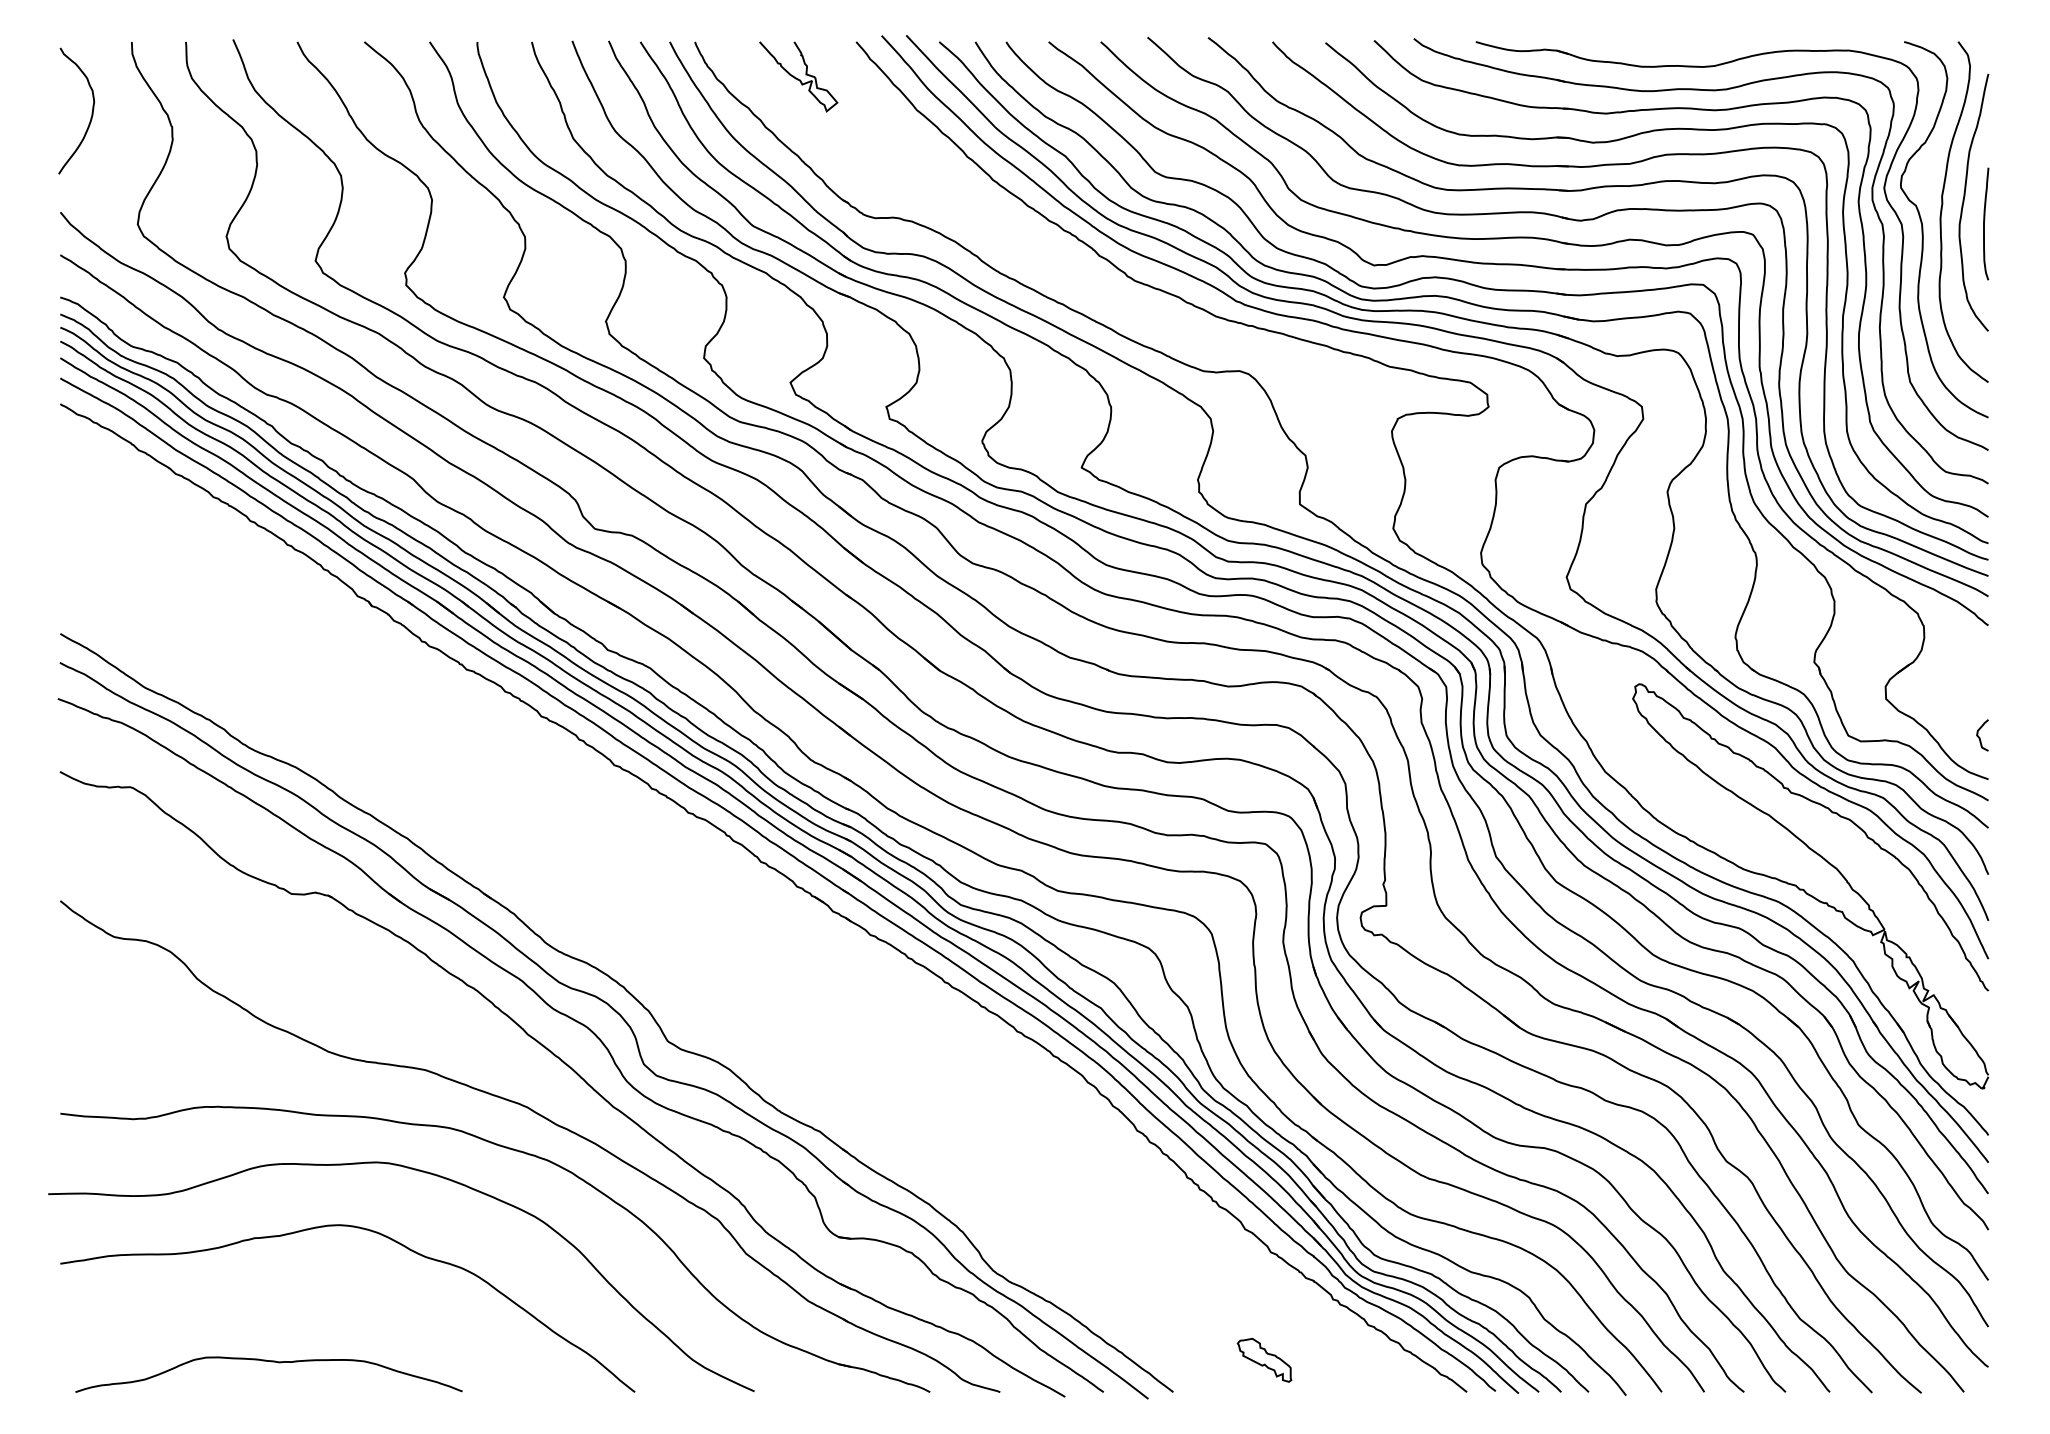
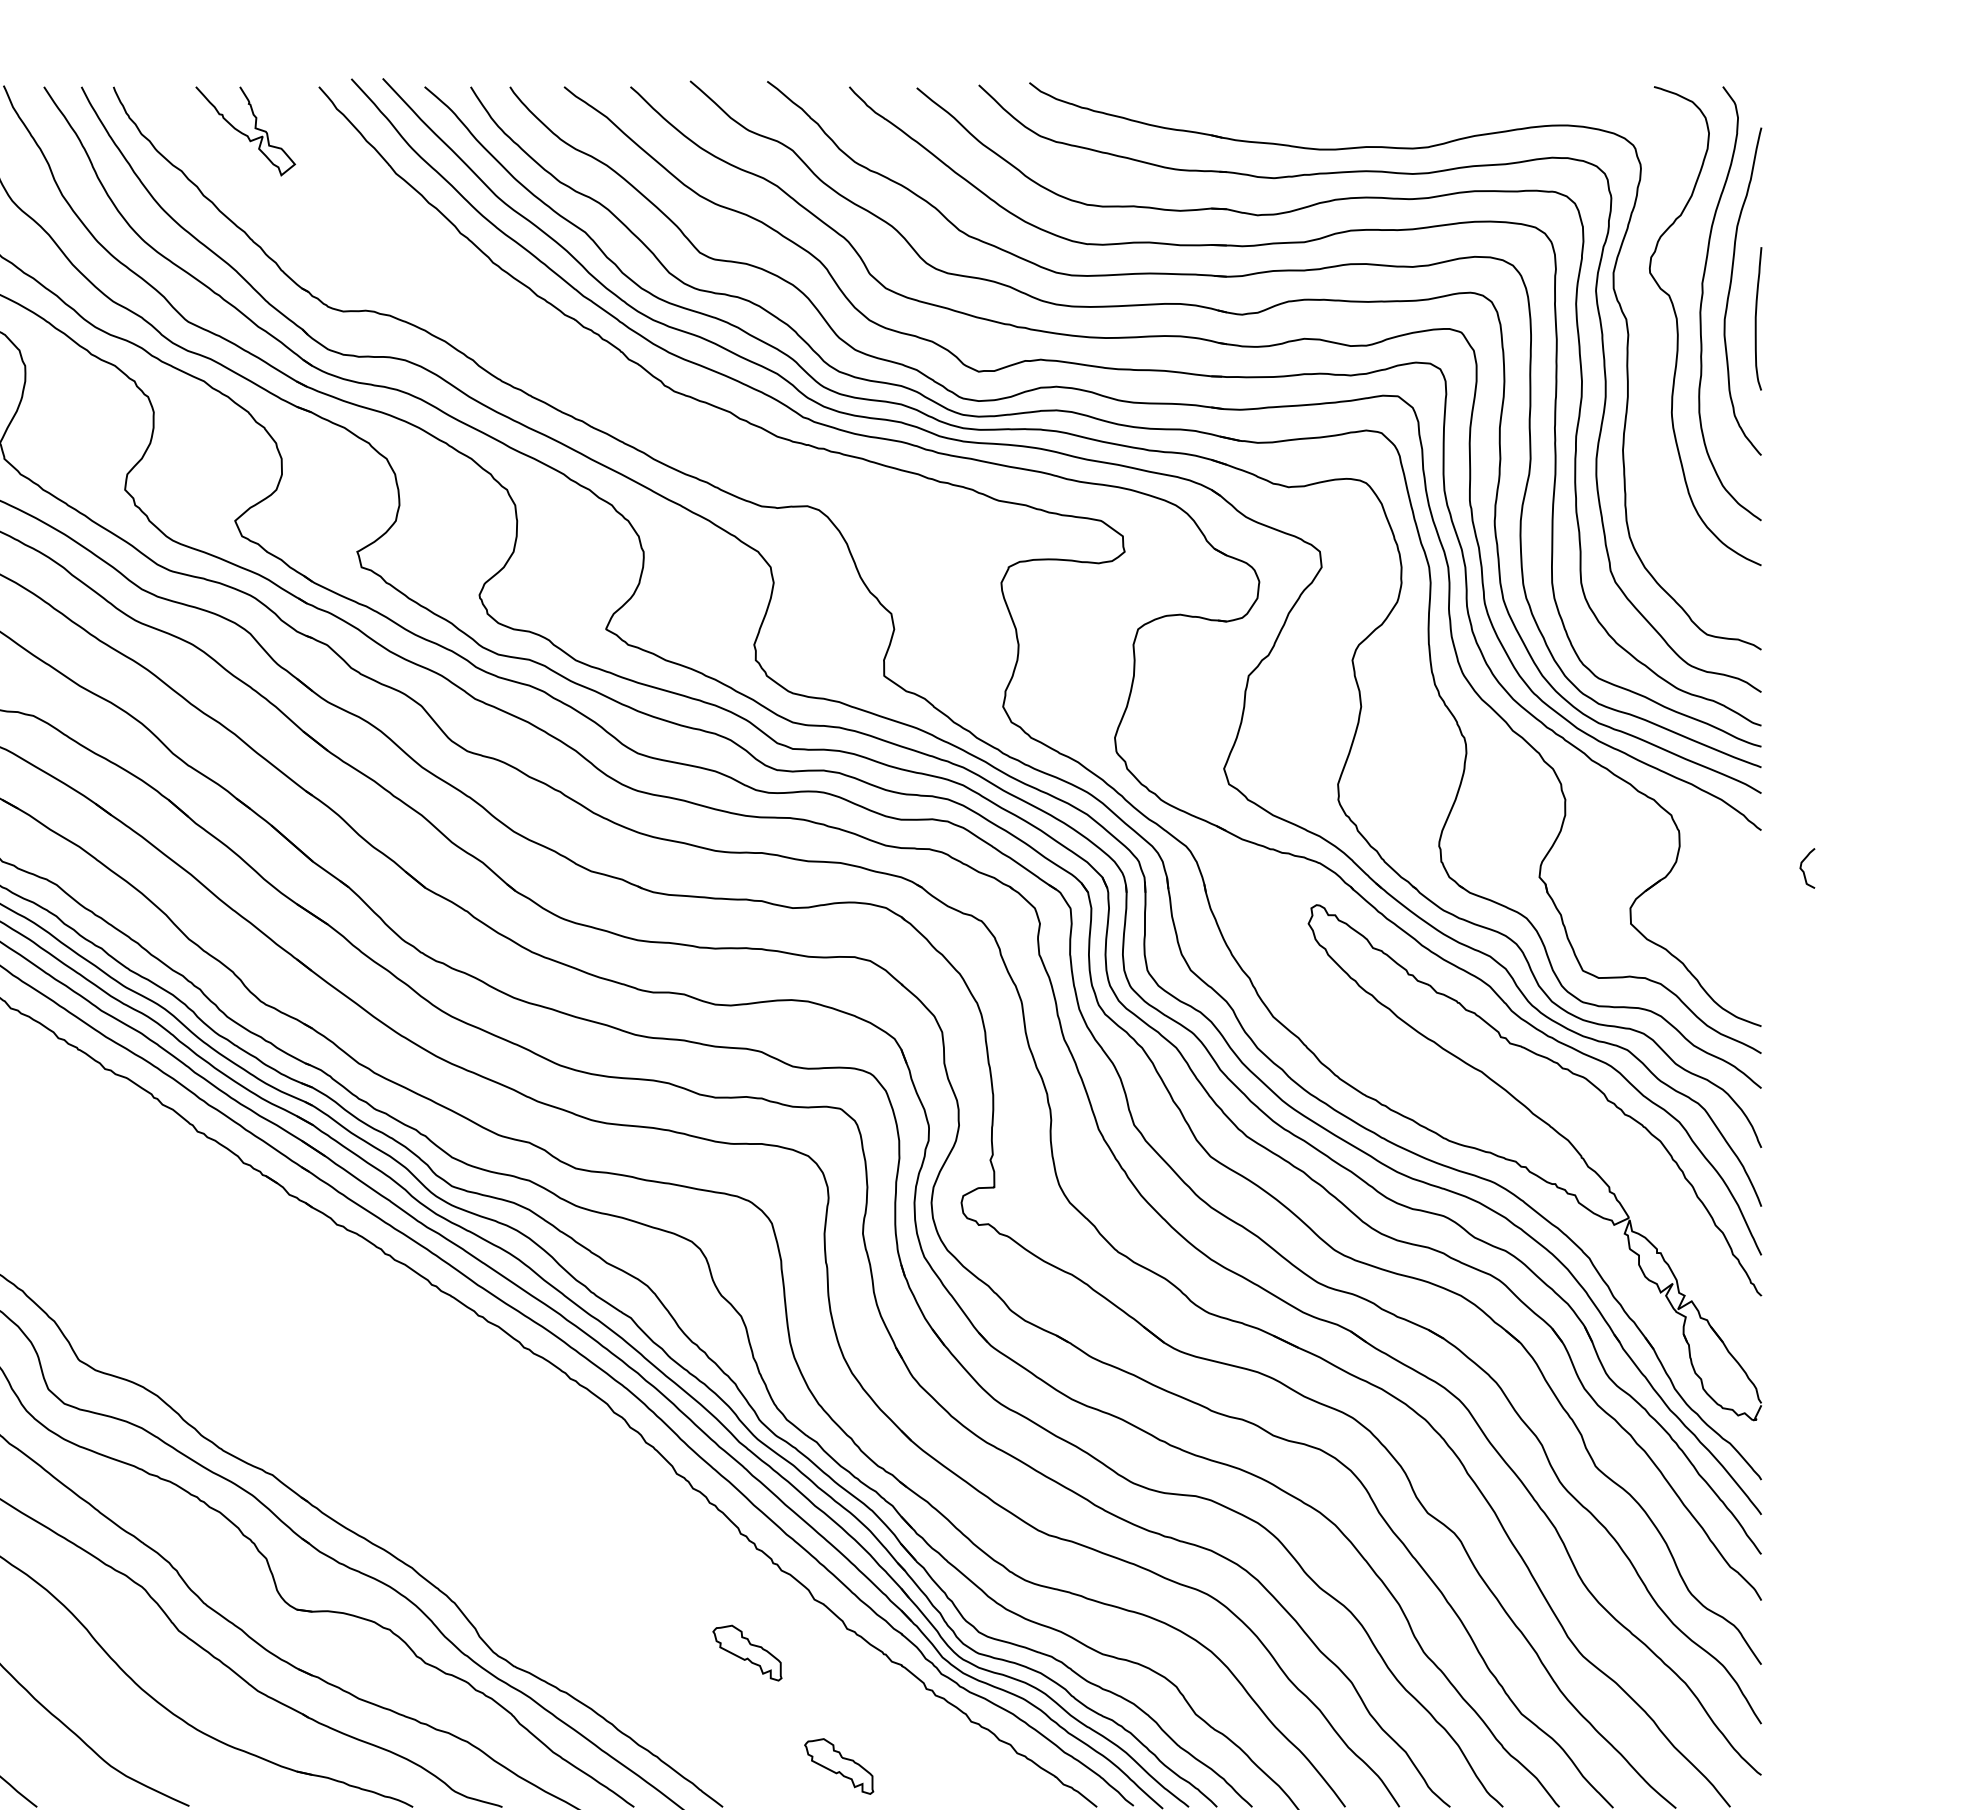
part: (1885, 198) -> (1630, 286), removed
curve: (1980, 737) -> (1804, 871), moved
part: (1192, 1270) -> (747, 1652), added

